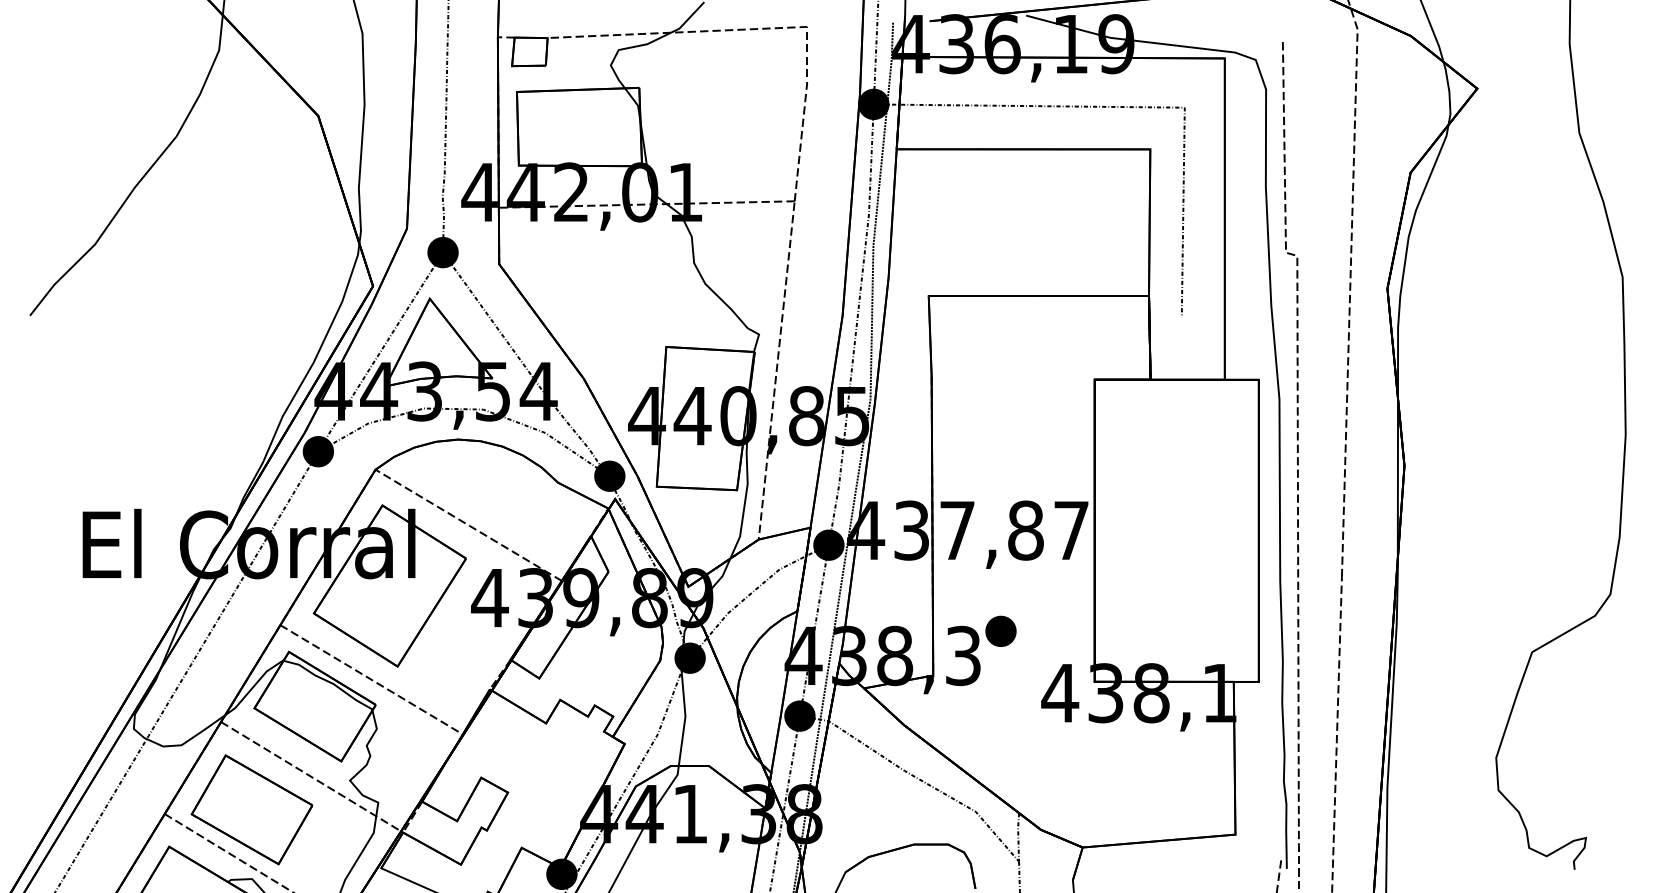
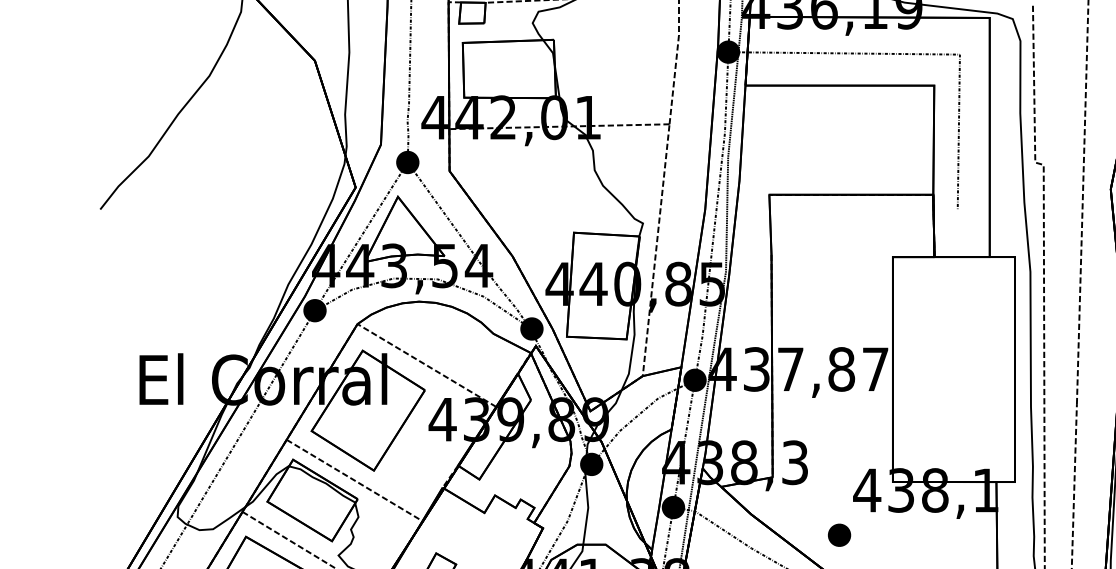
part: (1000, 630) -> (839, 534), moved

